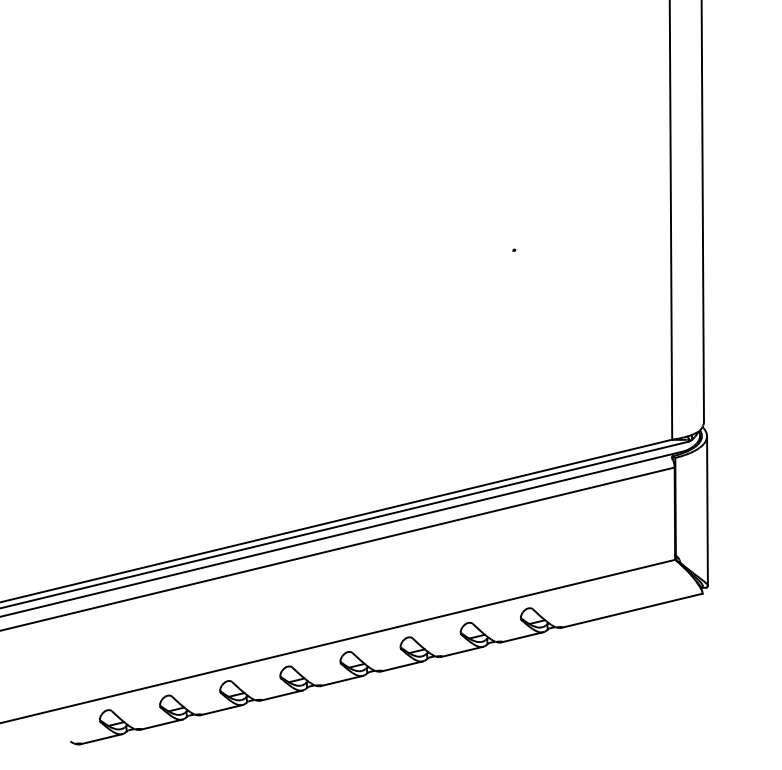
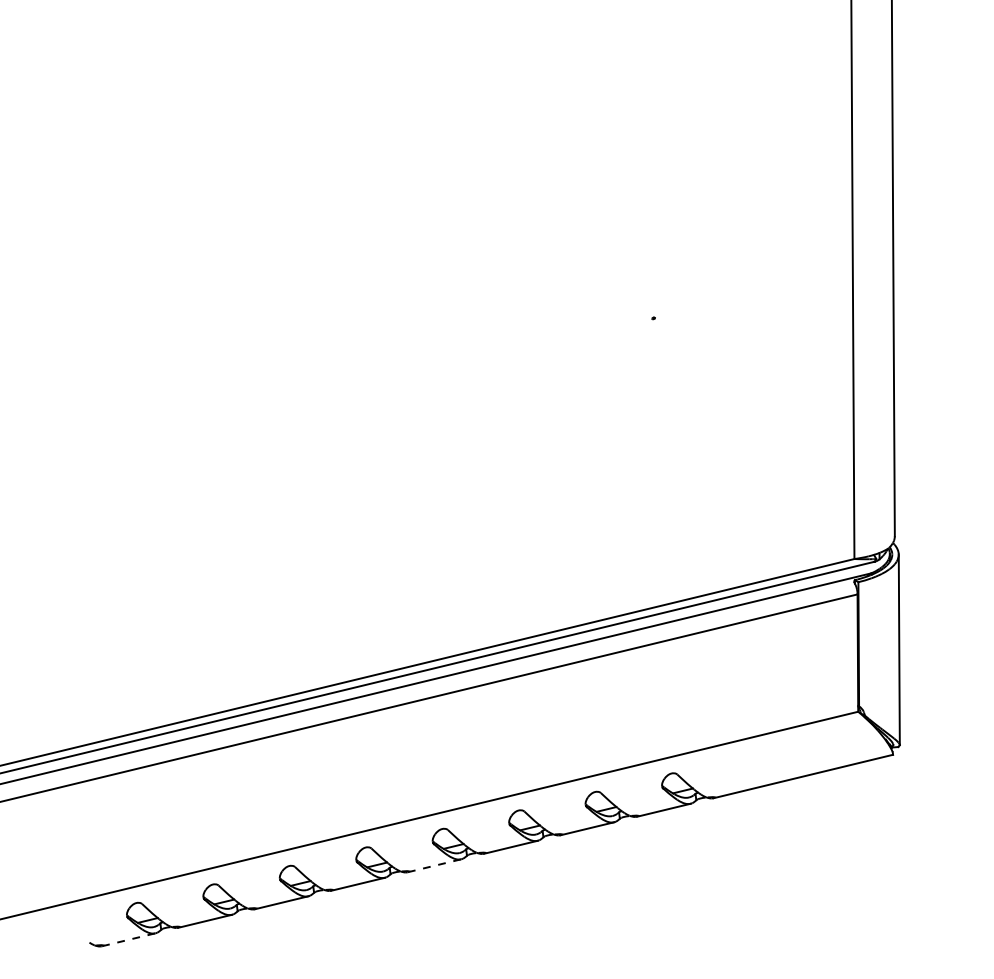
line: (342, 680) -> (435, 865), solid -> dashed
line: (101, 739) -> (129, 939), solid -> dashed

